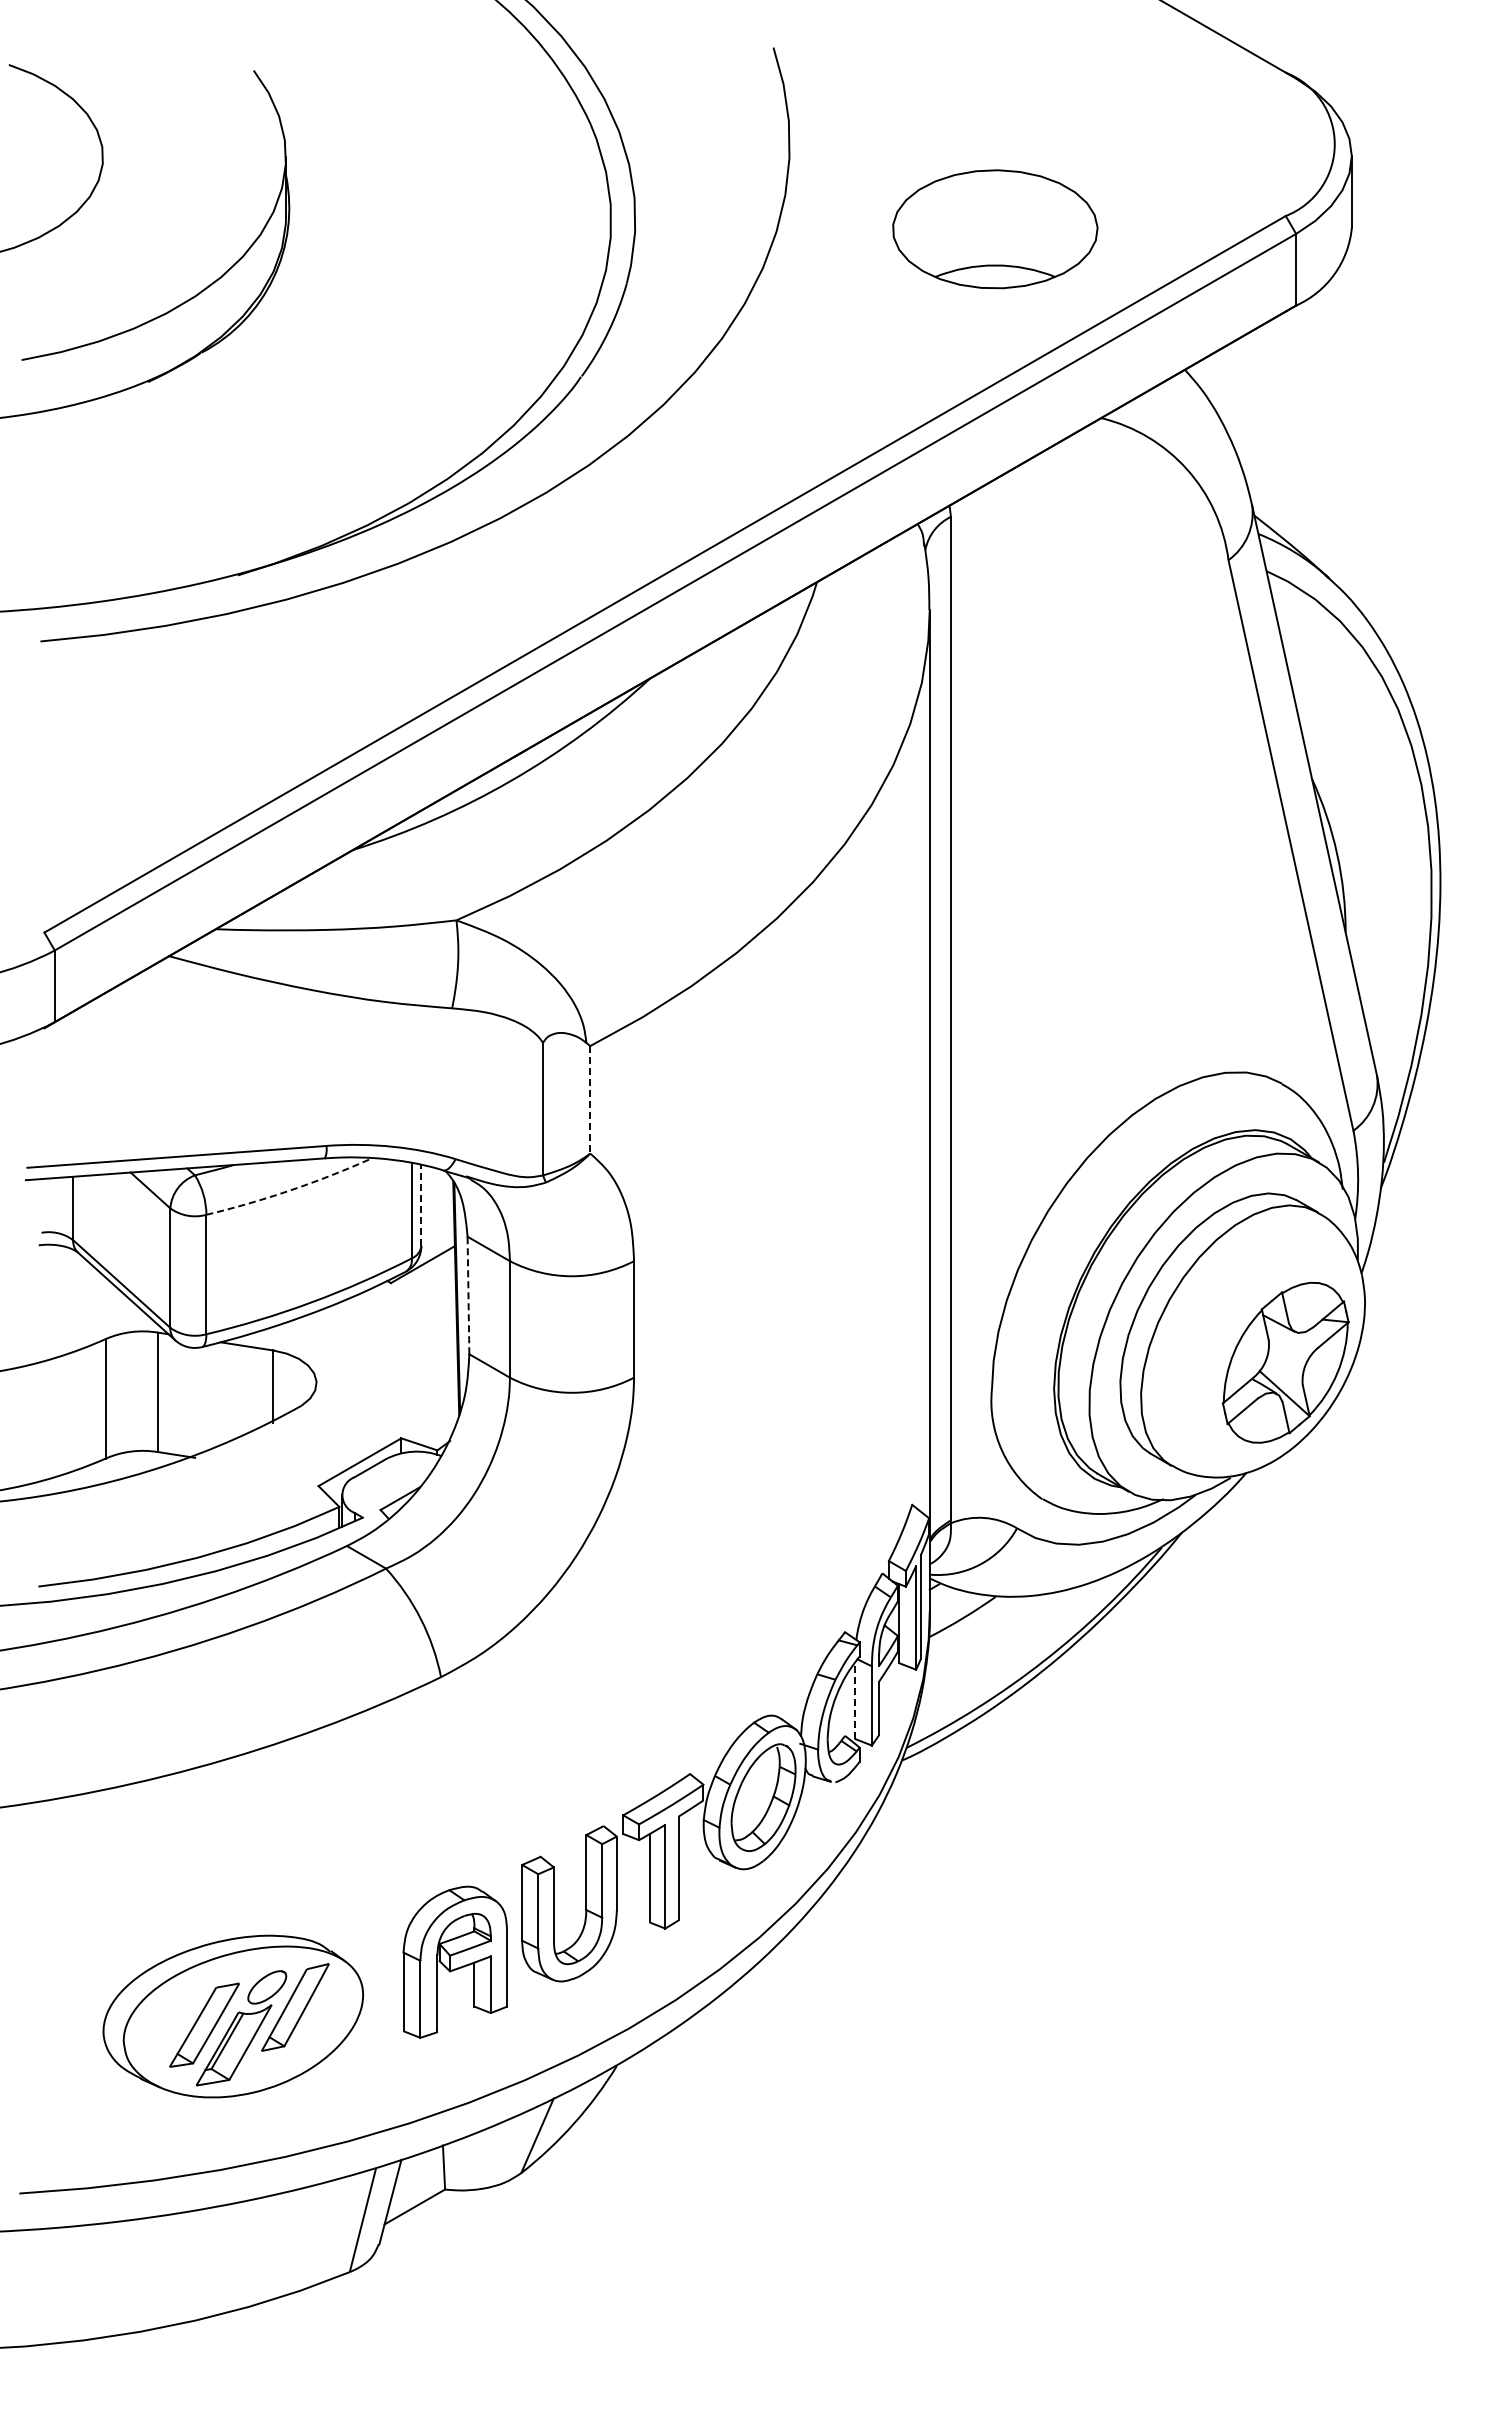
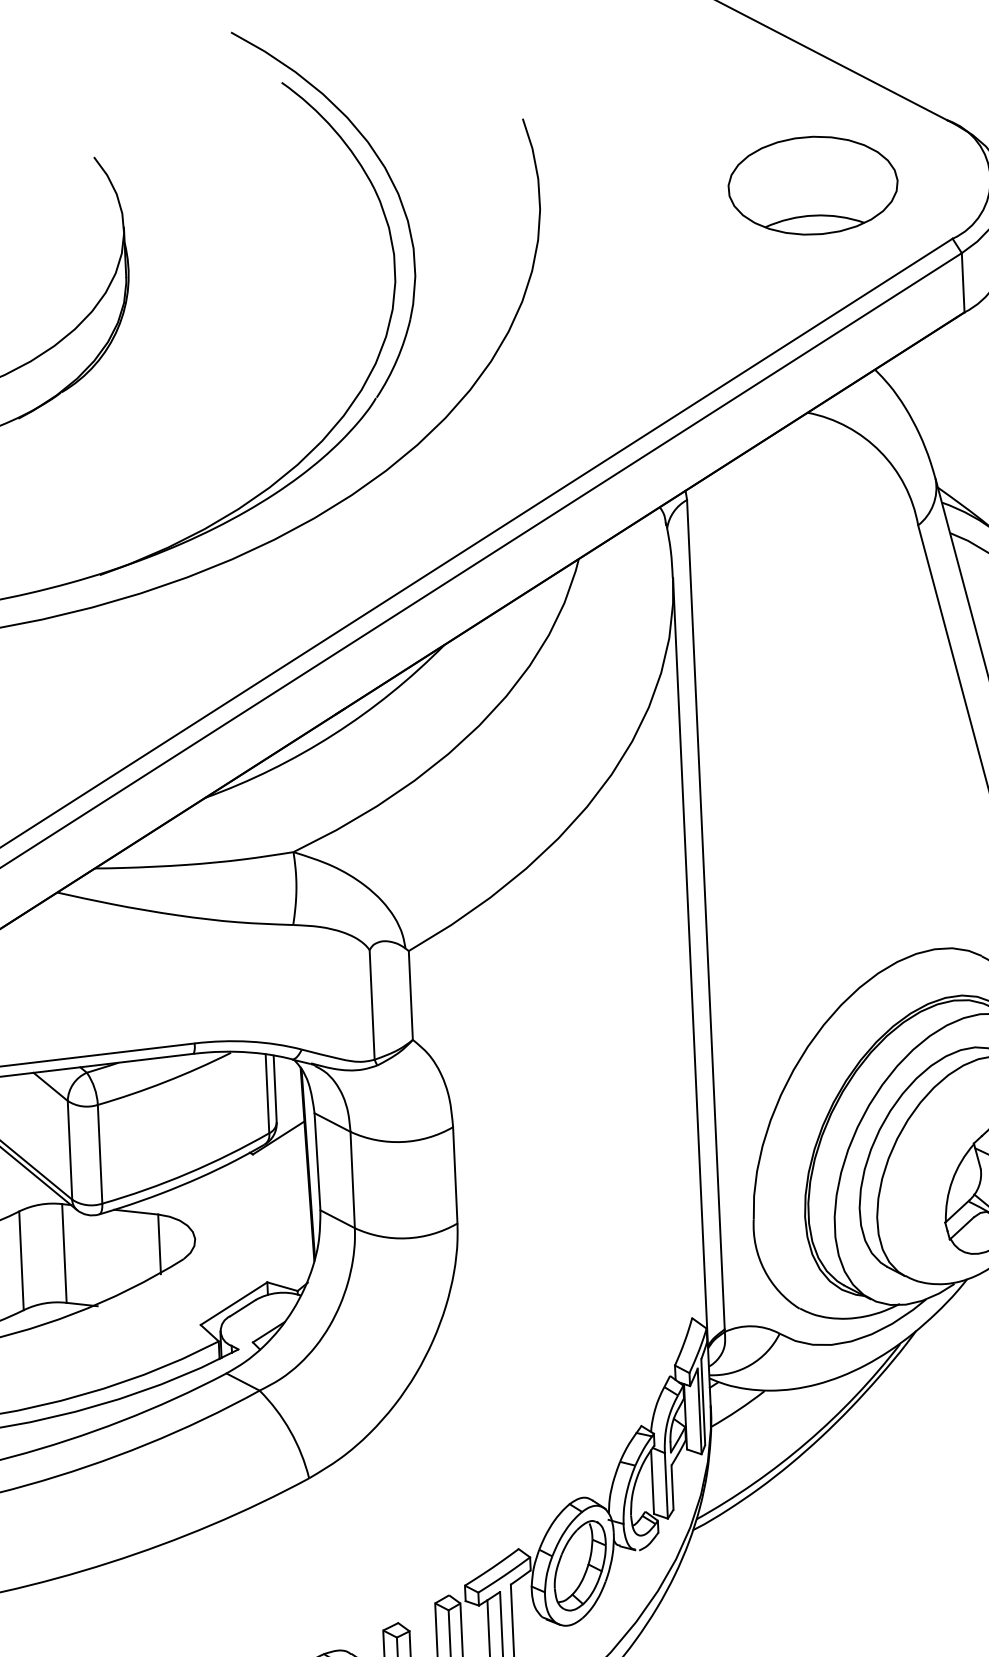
part: (995, 229) -> (813, 185), moved
line: (590, 1099) -> (411, 995), dashed -> solid
arc: (289, 1190) -> (165, 1081), dashed -> solid
line: (421, 1204) -> (275, 1088), dashed -> solid
line: (468, 1295) -> (317, 1161), dashed -> solid
line: (855, 1700) -> (652, 1482), dashed -> solid

